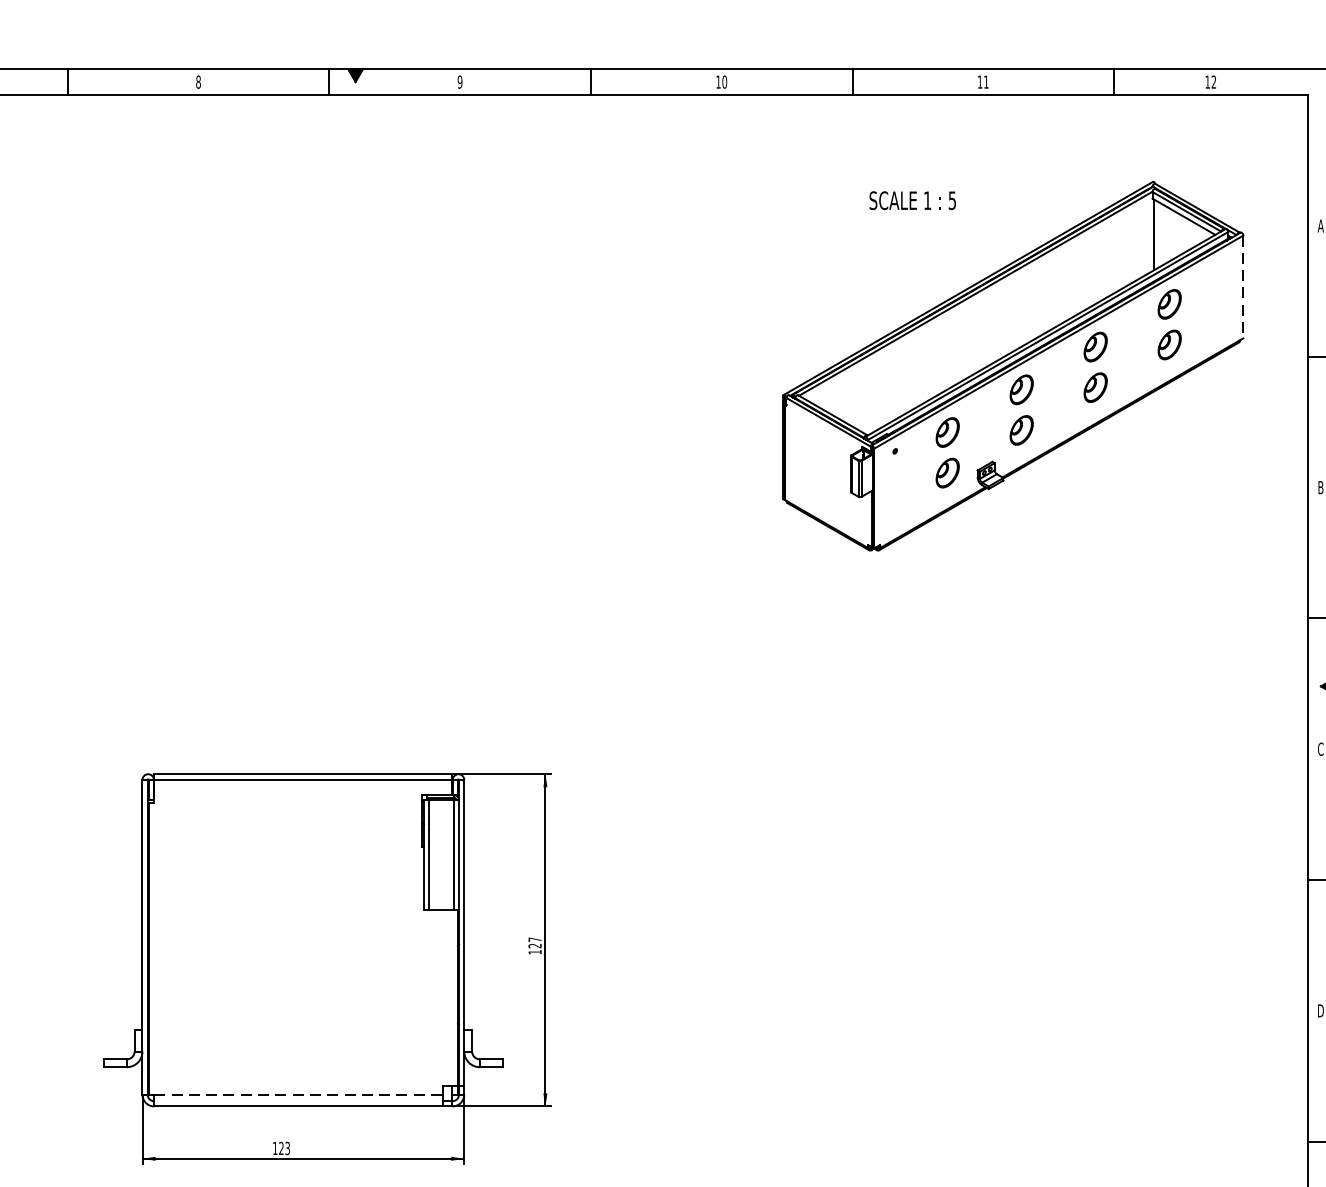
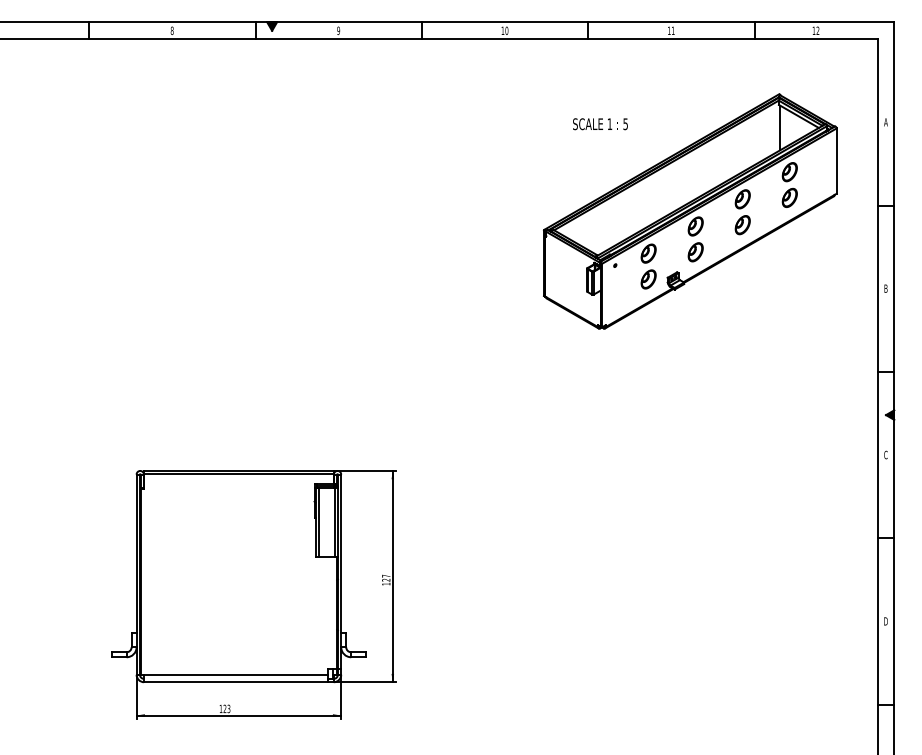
text: (912, 201) -> (600, 124), moved
line: (1243, 287) -> (836, 161), dashed -> solid
line: (299, 1094) -> (236, 674), dashed -> solid

